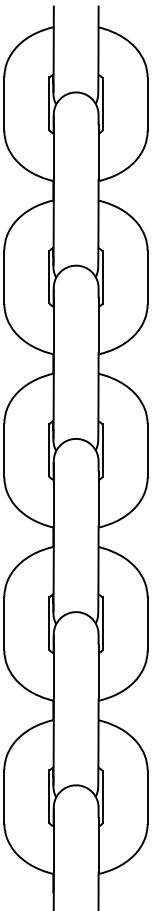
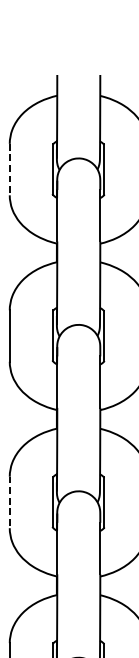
line: (4, 104) -> (9, 170), solid -> dashed
line: (4, 450) -> (9, 502), solid -> dashed

